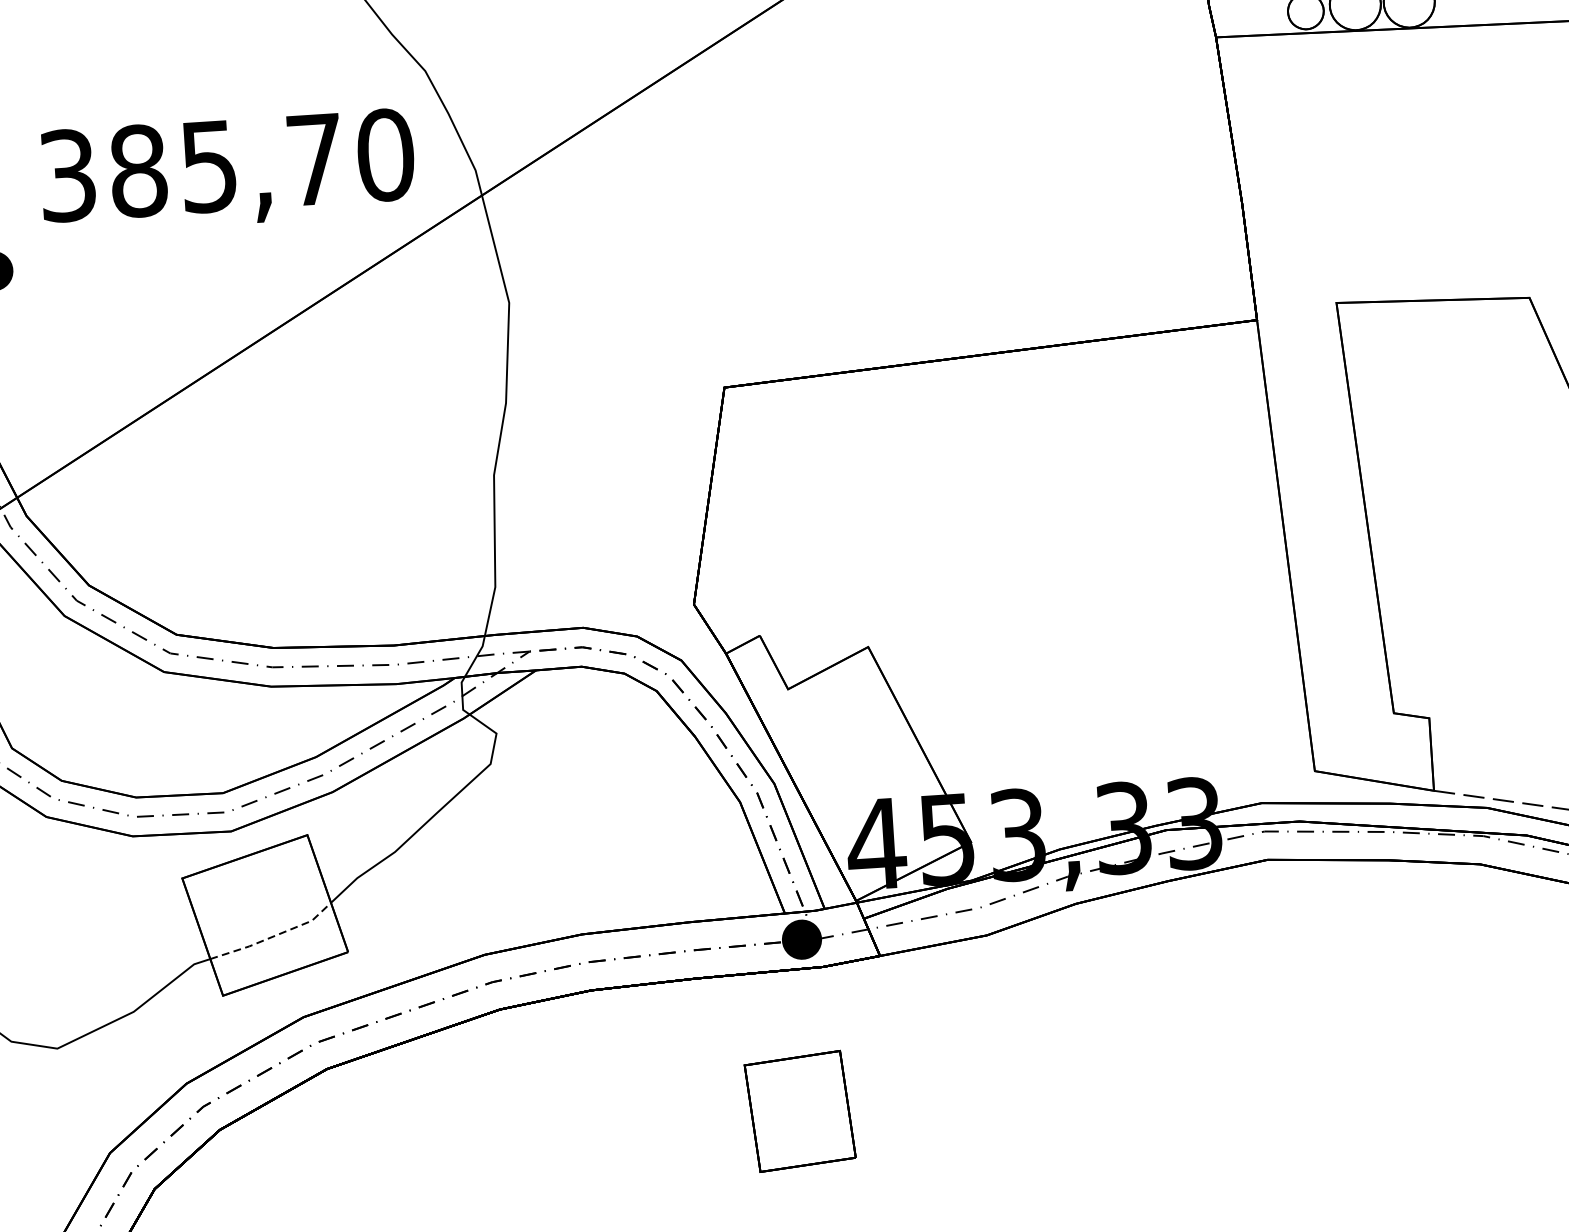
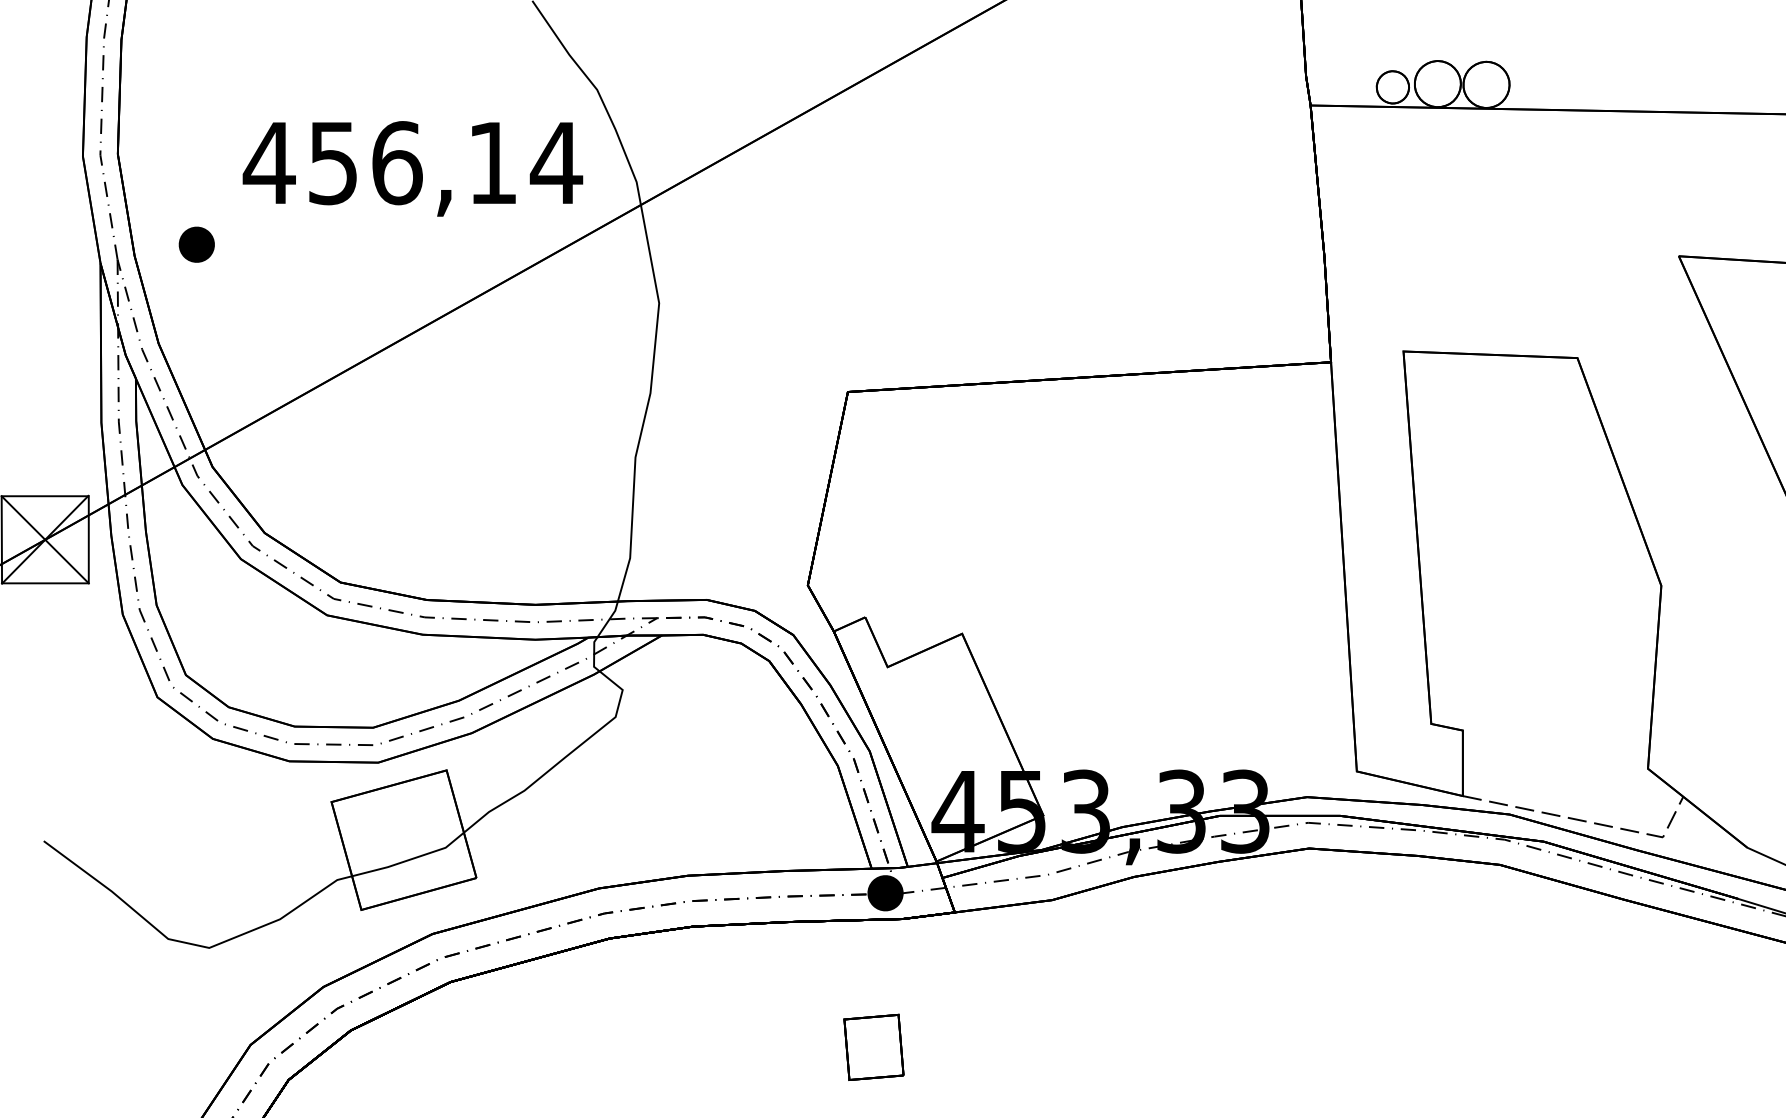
text: (226, 165) -> (412, 163), 385,70 -> 456,14
line: (274, 936) -> (411, 859), dashed -> solid
part: (799, 1110) -> (873, 1046), size x0.62

